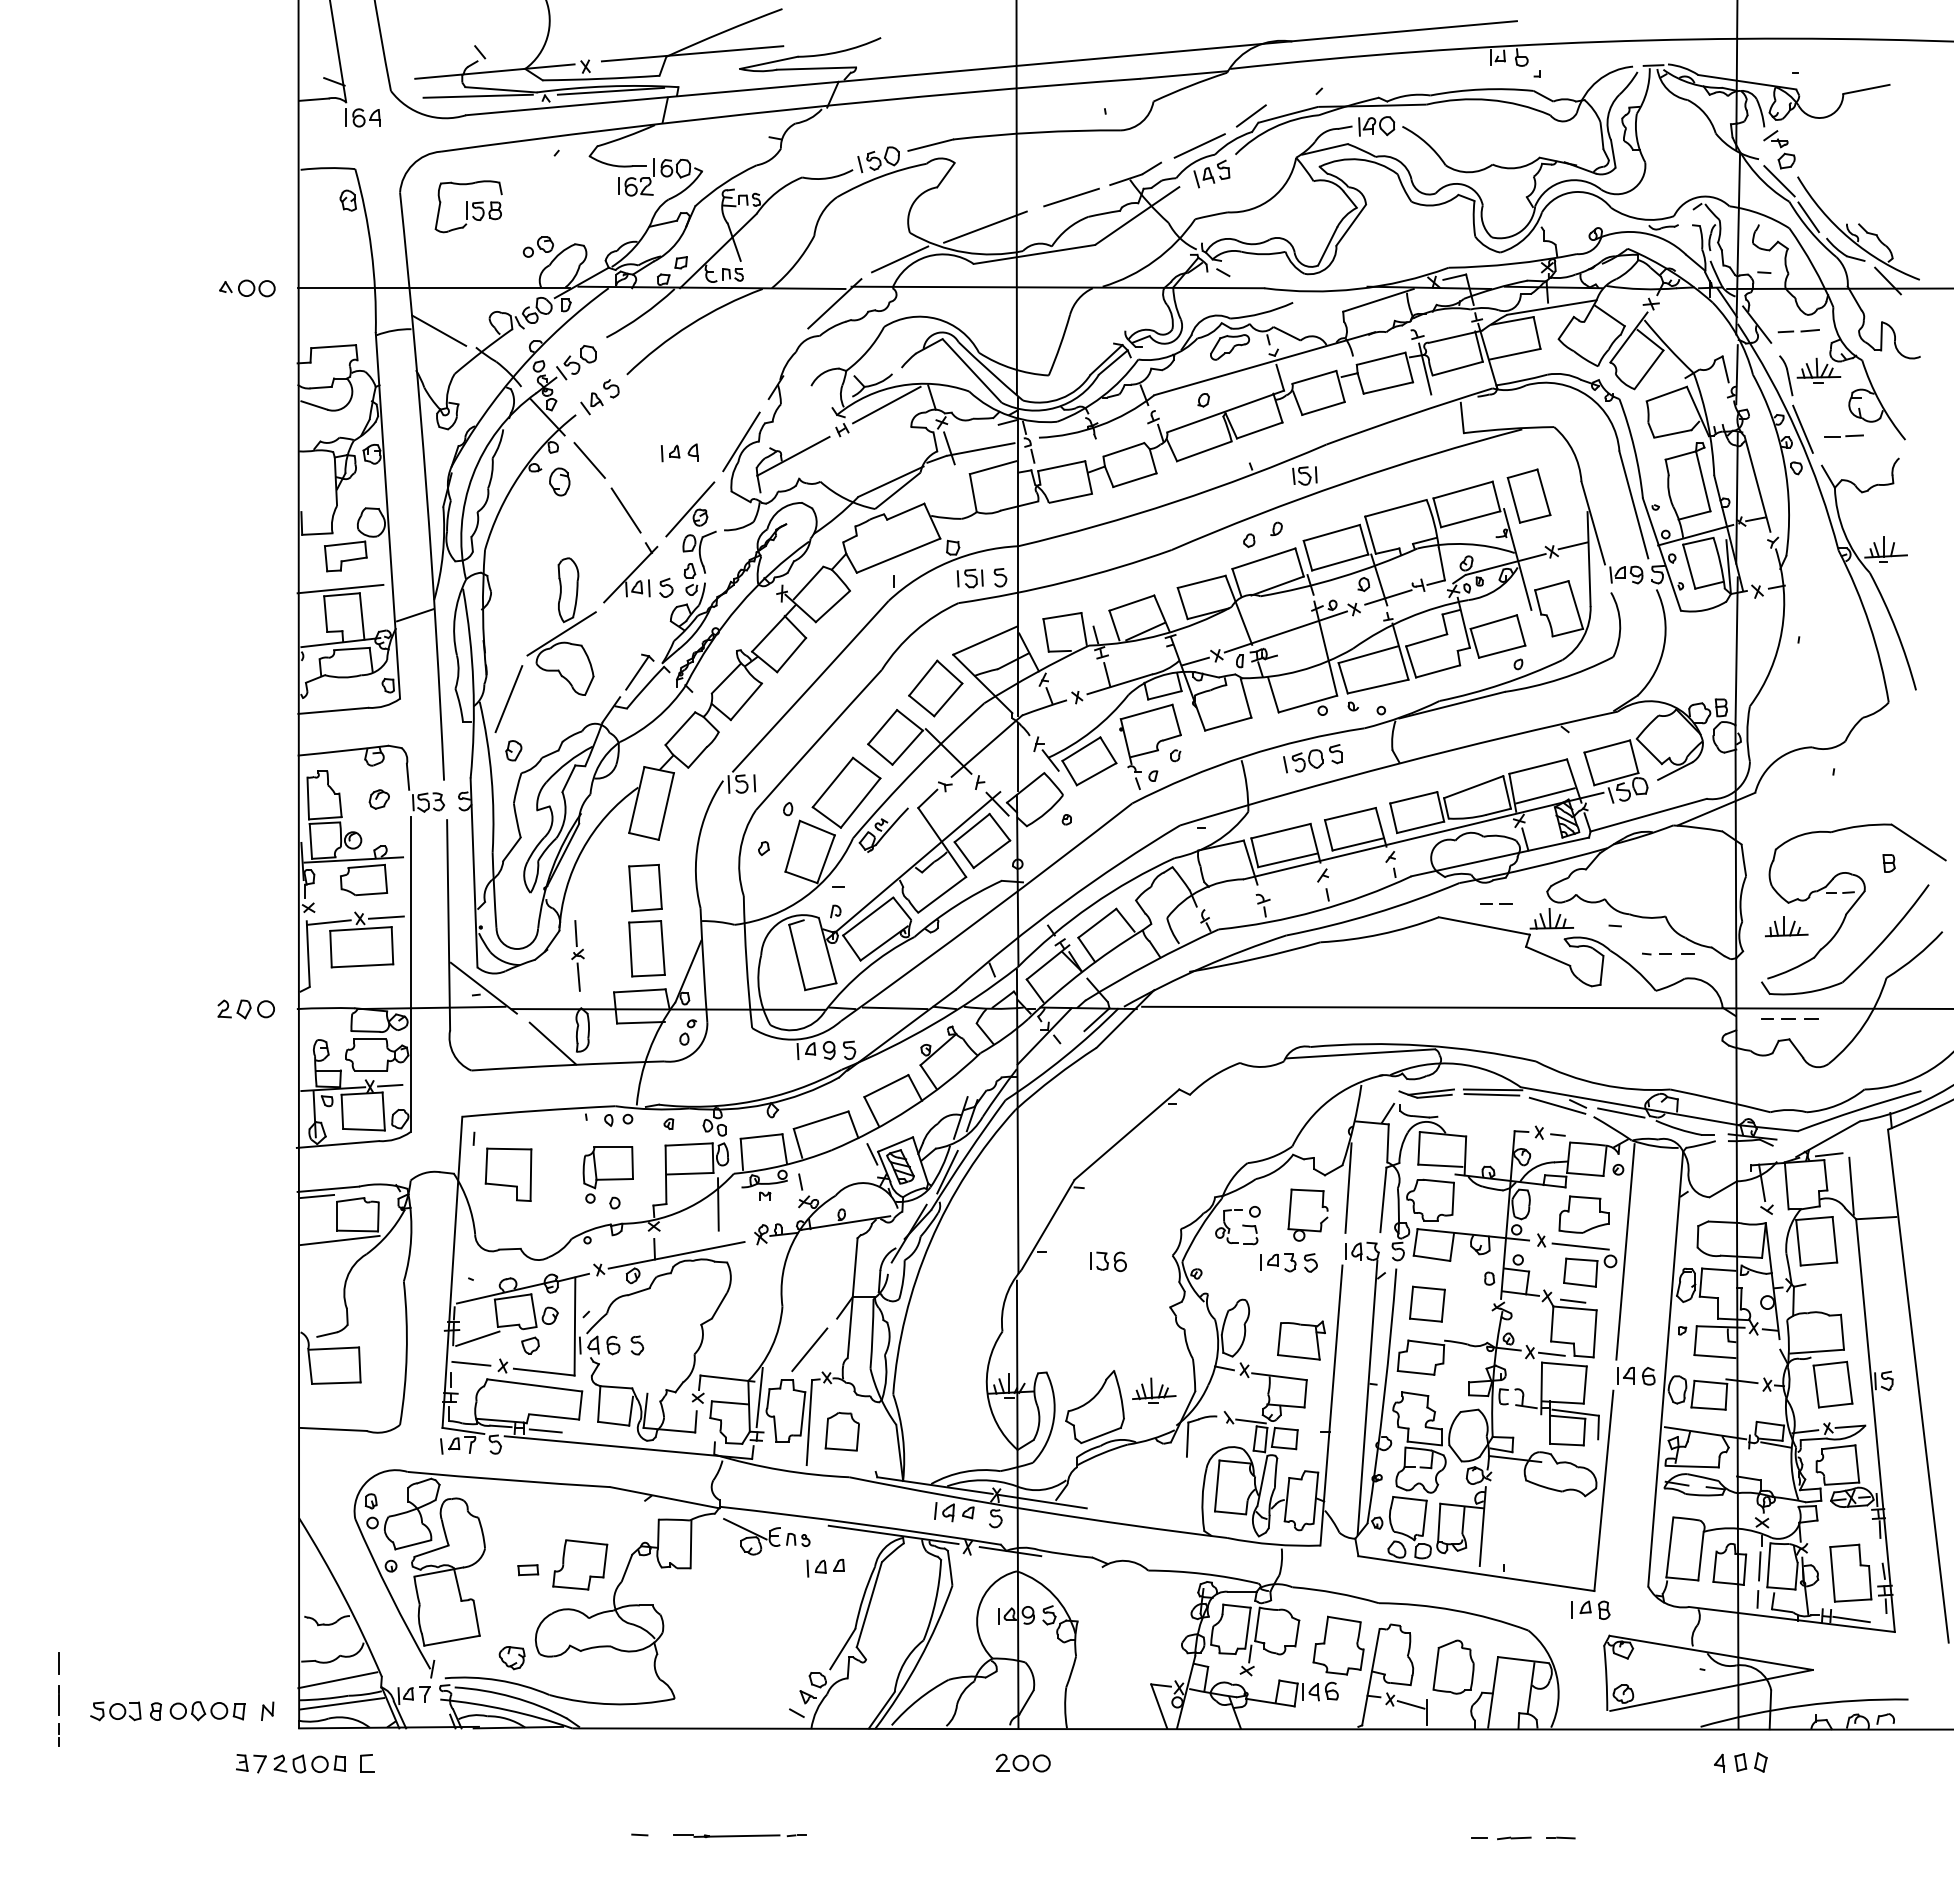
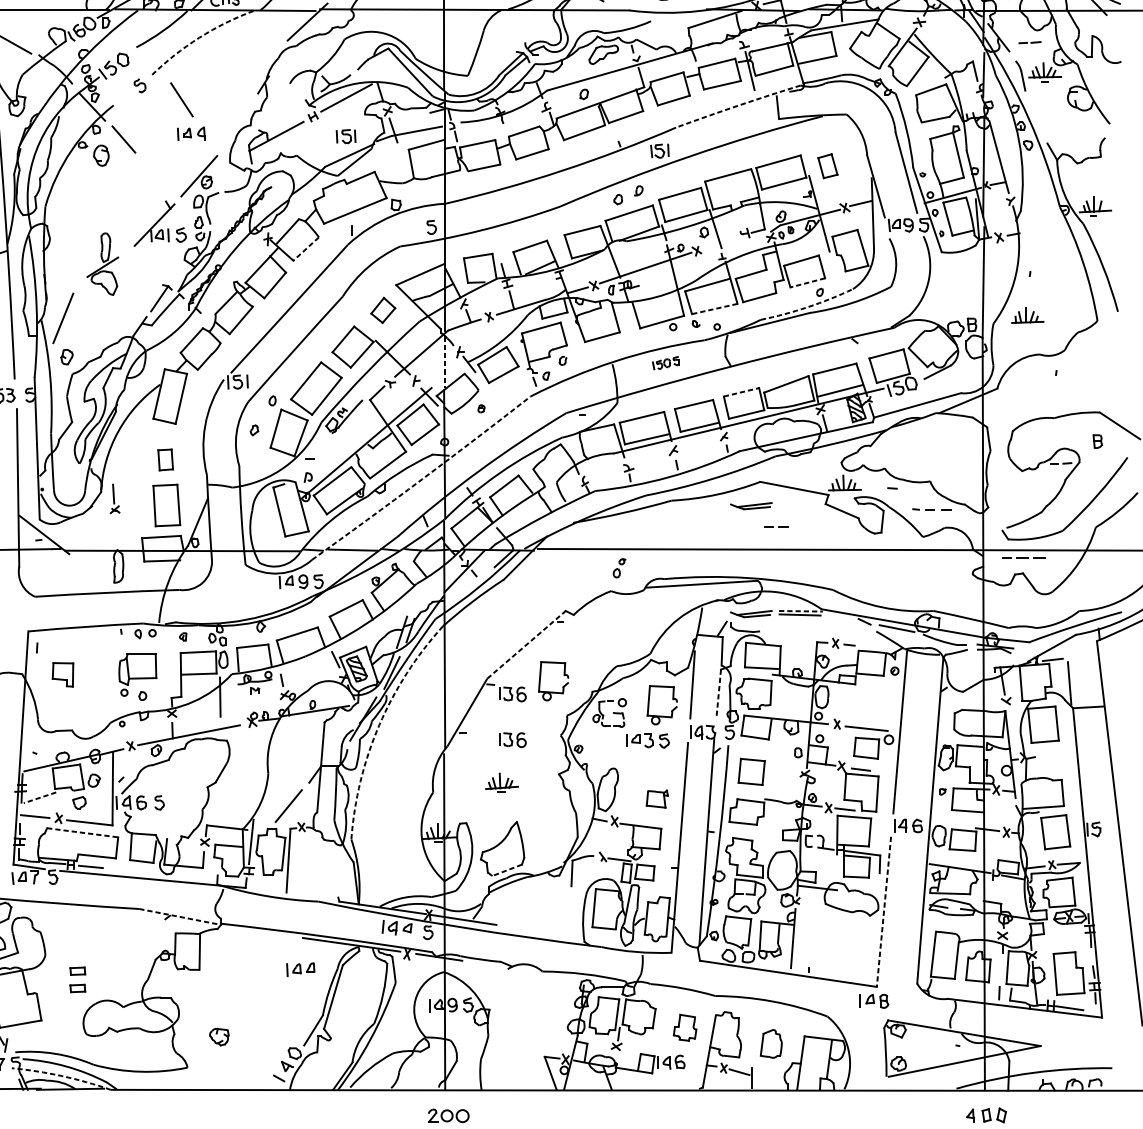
arc: (690, 324) -> (199, 37), solid -> dashed
part: (1798, 331) -> (1029, 42), size x0.7
part: (591, 403) -> (125, 96), removed
arc: (1409, 415) -> (738, 105), solid -> dashed
line: (1802, 428) -> (1032, 115), removed
part: (1843, 435) -> (1063, 120), removed
line: (741, 441) -> (237, 125), removed
part: (1528, 495) -> (827, 165), size x0.6
line: (625, 510) -> (181, 99), moved
part: (969, 578) -> (345, 136), moved
line: (1388, 597) -> (722, 242), removed
line: (832, 606) -> (305, 248), solid -> dashed
part: (561, 626) -> (102, 263), size x0.6
line: (1502, 651) -> (808, 282), solid -> dashed
arc: (1502, 684) -> (808, 307), solid -> dashed
line: (1377, 686) -> (714, 308), solid -> dashed
part: (935, 688) -> (383, 310), size x0.6
line: (1018, 757) -> (445, 362), solid -> dashed
part: (1312, 758) -> (665, 362), size x0.6
line: (1414, 797) -> (742, 392), solid -> dashed
part: (645, 887) -> (165, 459), size x0.6
line: (1499, 903) -> (778, 526), moved
arc: (987, 913) -> (422, 479), solid -> dashed
part: (1786, 926) -> (1027, 315), moved
part: (1426, 949) -> (751, 506), added
line: (578, 976) -> (115, 526), removed
part: (688, 1032) -> (619, 568), moved
line: (552, 1043) -> (95, 576), removed
line: (1493, 1089) -> (801, 610), solid -> dashed
line: (1557, 1105) -> (849, 622), removed
line: (1127, 1134) -> (526, 644), solid -> dashed
part: (508, 1174) -> (63, 674), size x0.6
part: (1162, 1197) -> (553, 691), added
part: (1108, 1200) -> (512, 694), added
line: (1383, 1200) -> (718, 694), solid -> dashed
part: (1583, 1214) -> (868, 704), removed
arc: (930, 1242) -> (379, 725), solid -> dashed
line: (477, 1338) -> (39, 797), solid -> dashed
part: (1301, 1340) -> (657, 799), size x0.6
line: (534, 1385) -> (82, 832), solid -> dashed
part: (1154, 1390) -> (502, 782), moved
part: (841, 1431) -> (312, 867), removed
line: (1100, 1435) -> (506, 870), solid -> dashed
line: (1603, 1490) -> (883, 911), solid -> dashed
line: (664, 1497) -> (179, 916), solid -> dashed
part: (766, 1536) -> (256, 946), removed
part: (580, 1564) -> (116, 967), removed
line: (1759, 1566) -> (1000, 968), removed
part: (528, 1593) -> (77, 988), added
part: (1338, 1645) -> (685, 1027), size x0.6
part: (511, 1658) -> (218, 1037), moved
part: (1453, 1666) -> (771, 1043), size x0.7
arc: (507, 1710) -> (62, 1076), solid -> dashed

